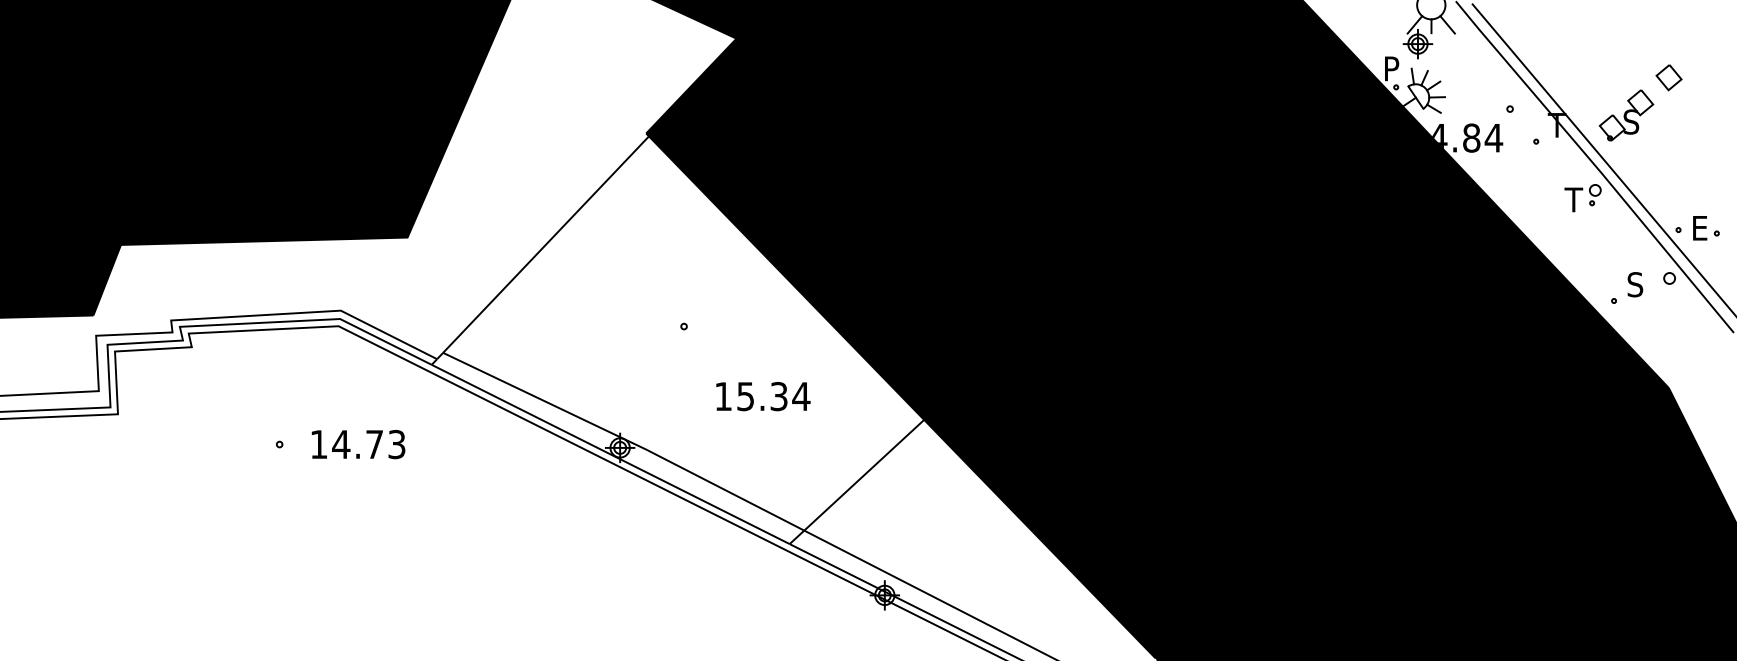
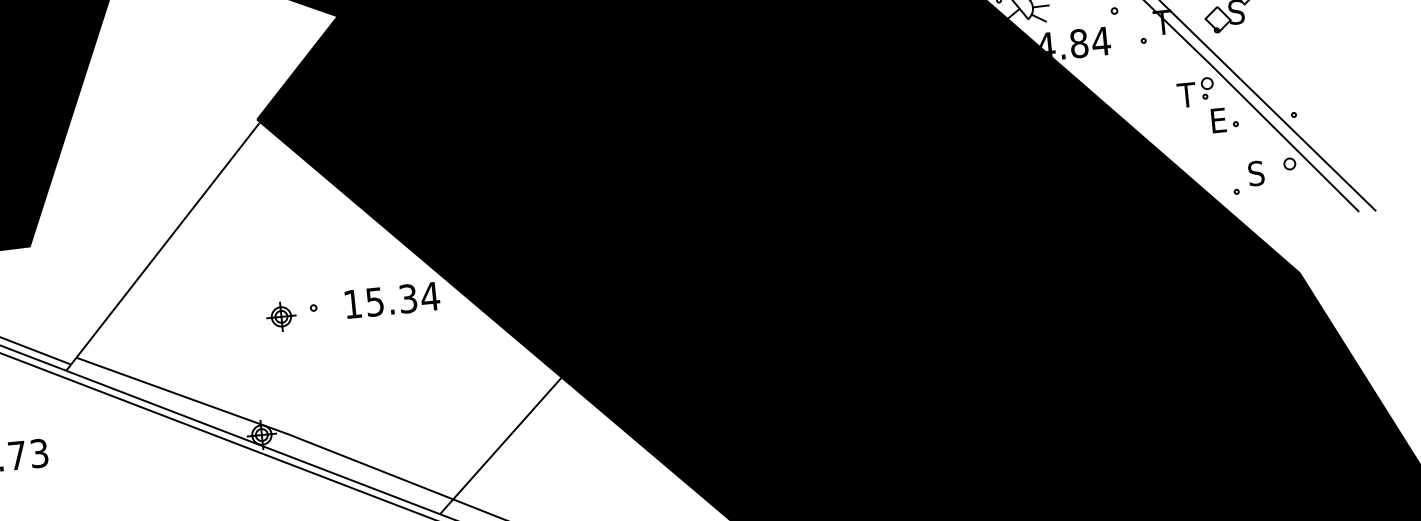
part: (1706, 228) -> (1225, 120), moved
part: (651, 332) -> (281, 317), added
text: (763, 396) -> (392, 300), moved

